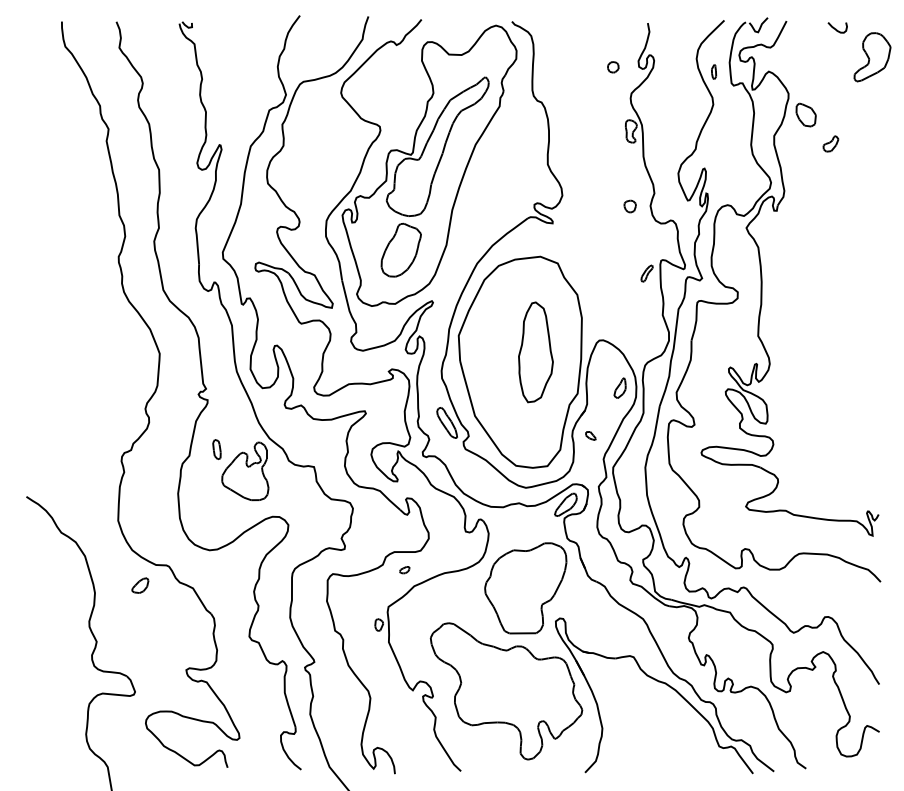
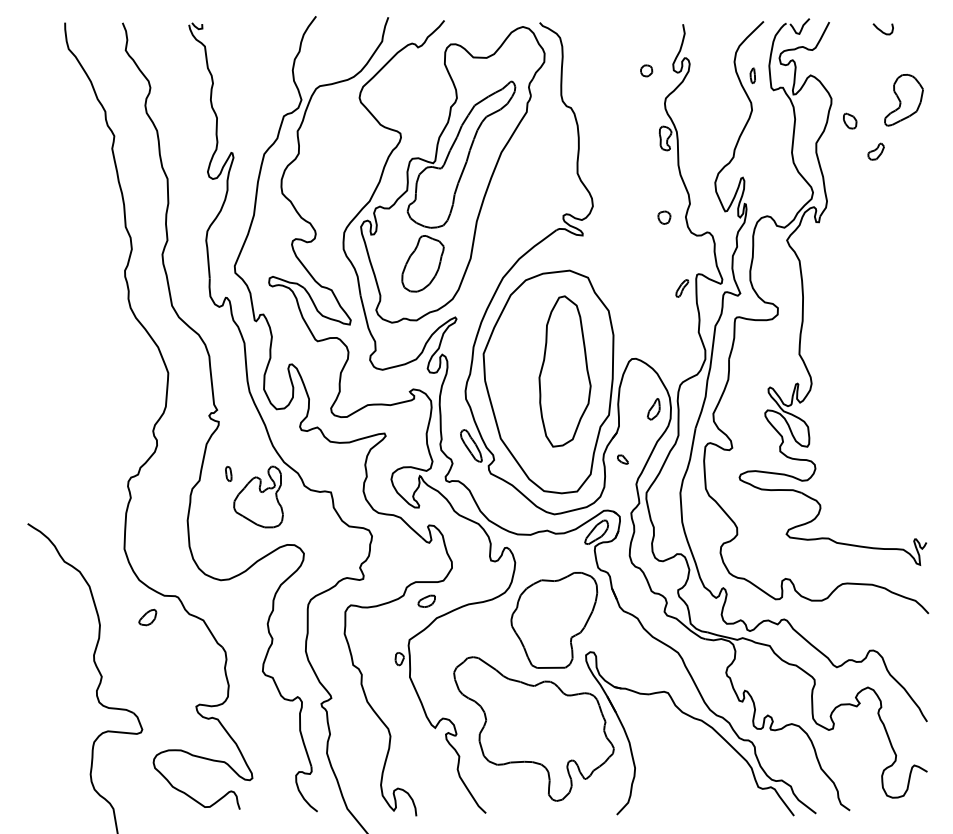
part: (872, 57) -> (903, 100), moved
part: (806, 114) -> (850, 120), size x0.62
part: (535, 352) -> (564, 371), size x1.43
part: (216, 449) -> (228, 473), size x0.71
part: (404, 569) -> (426, 600), size x1.67

